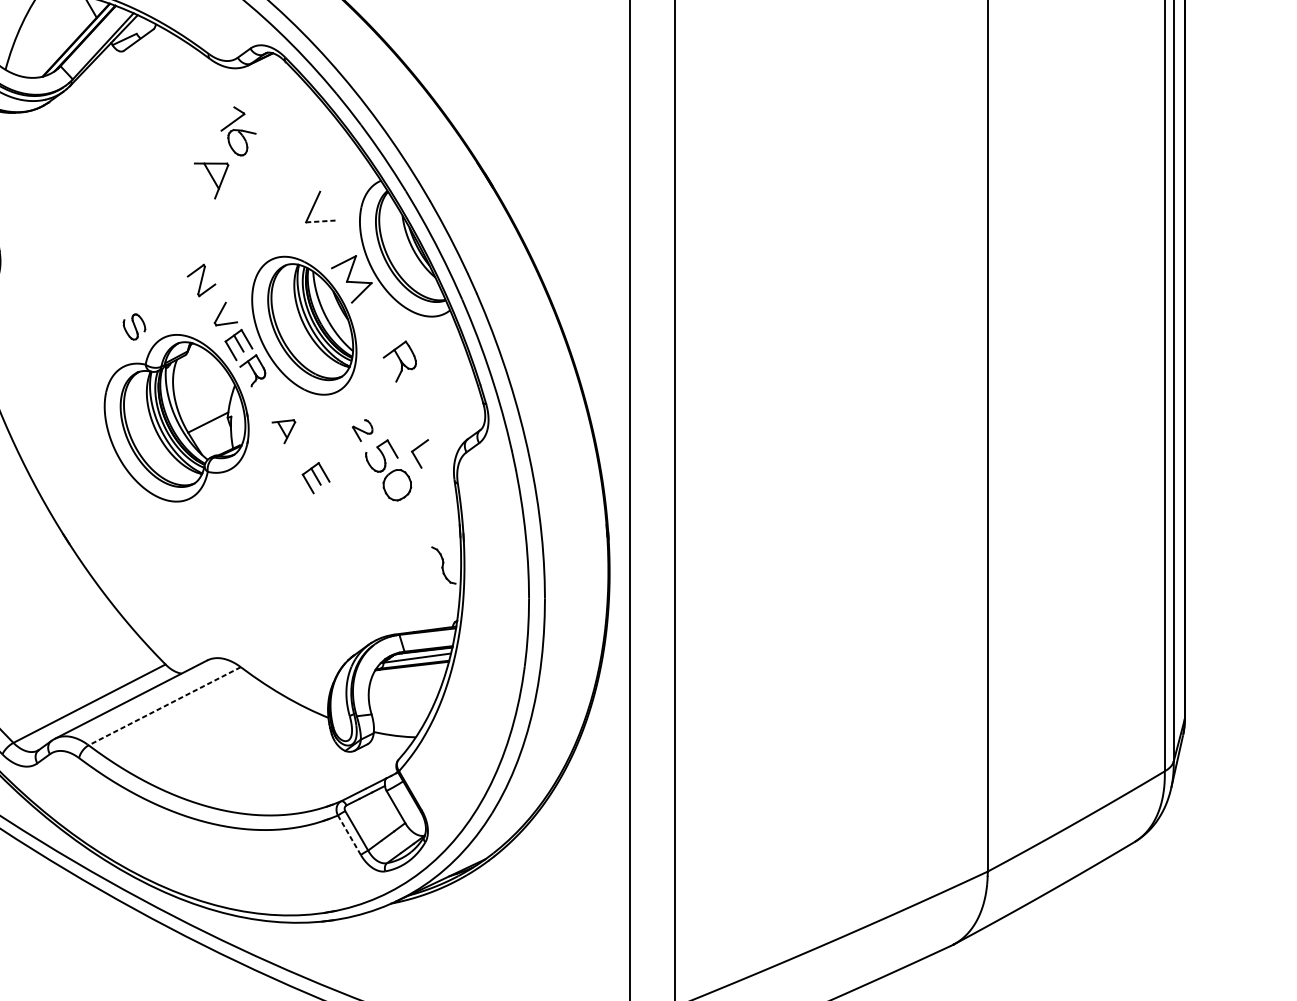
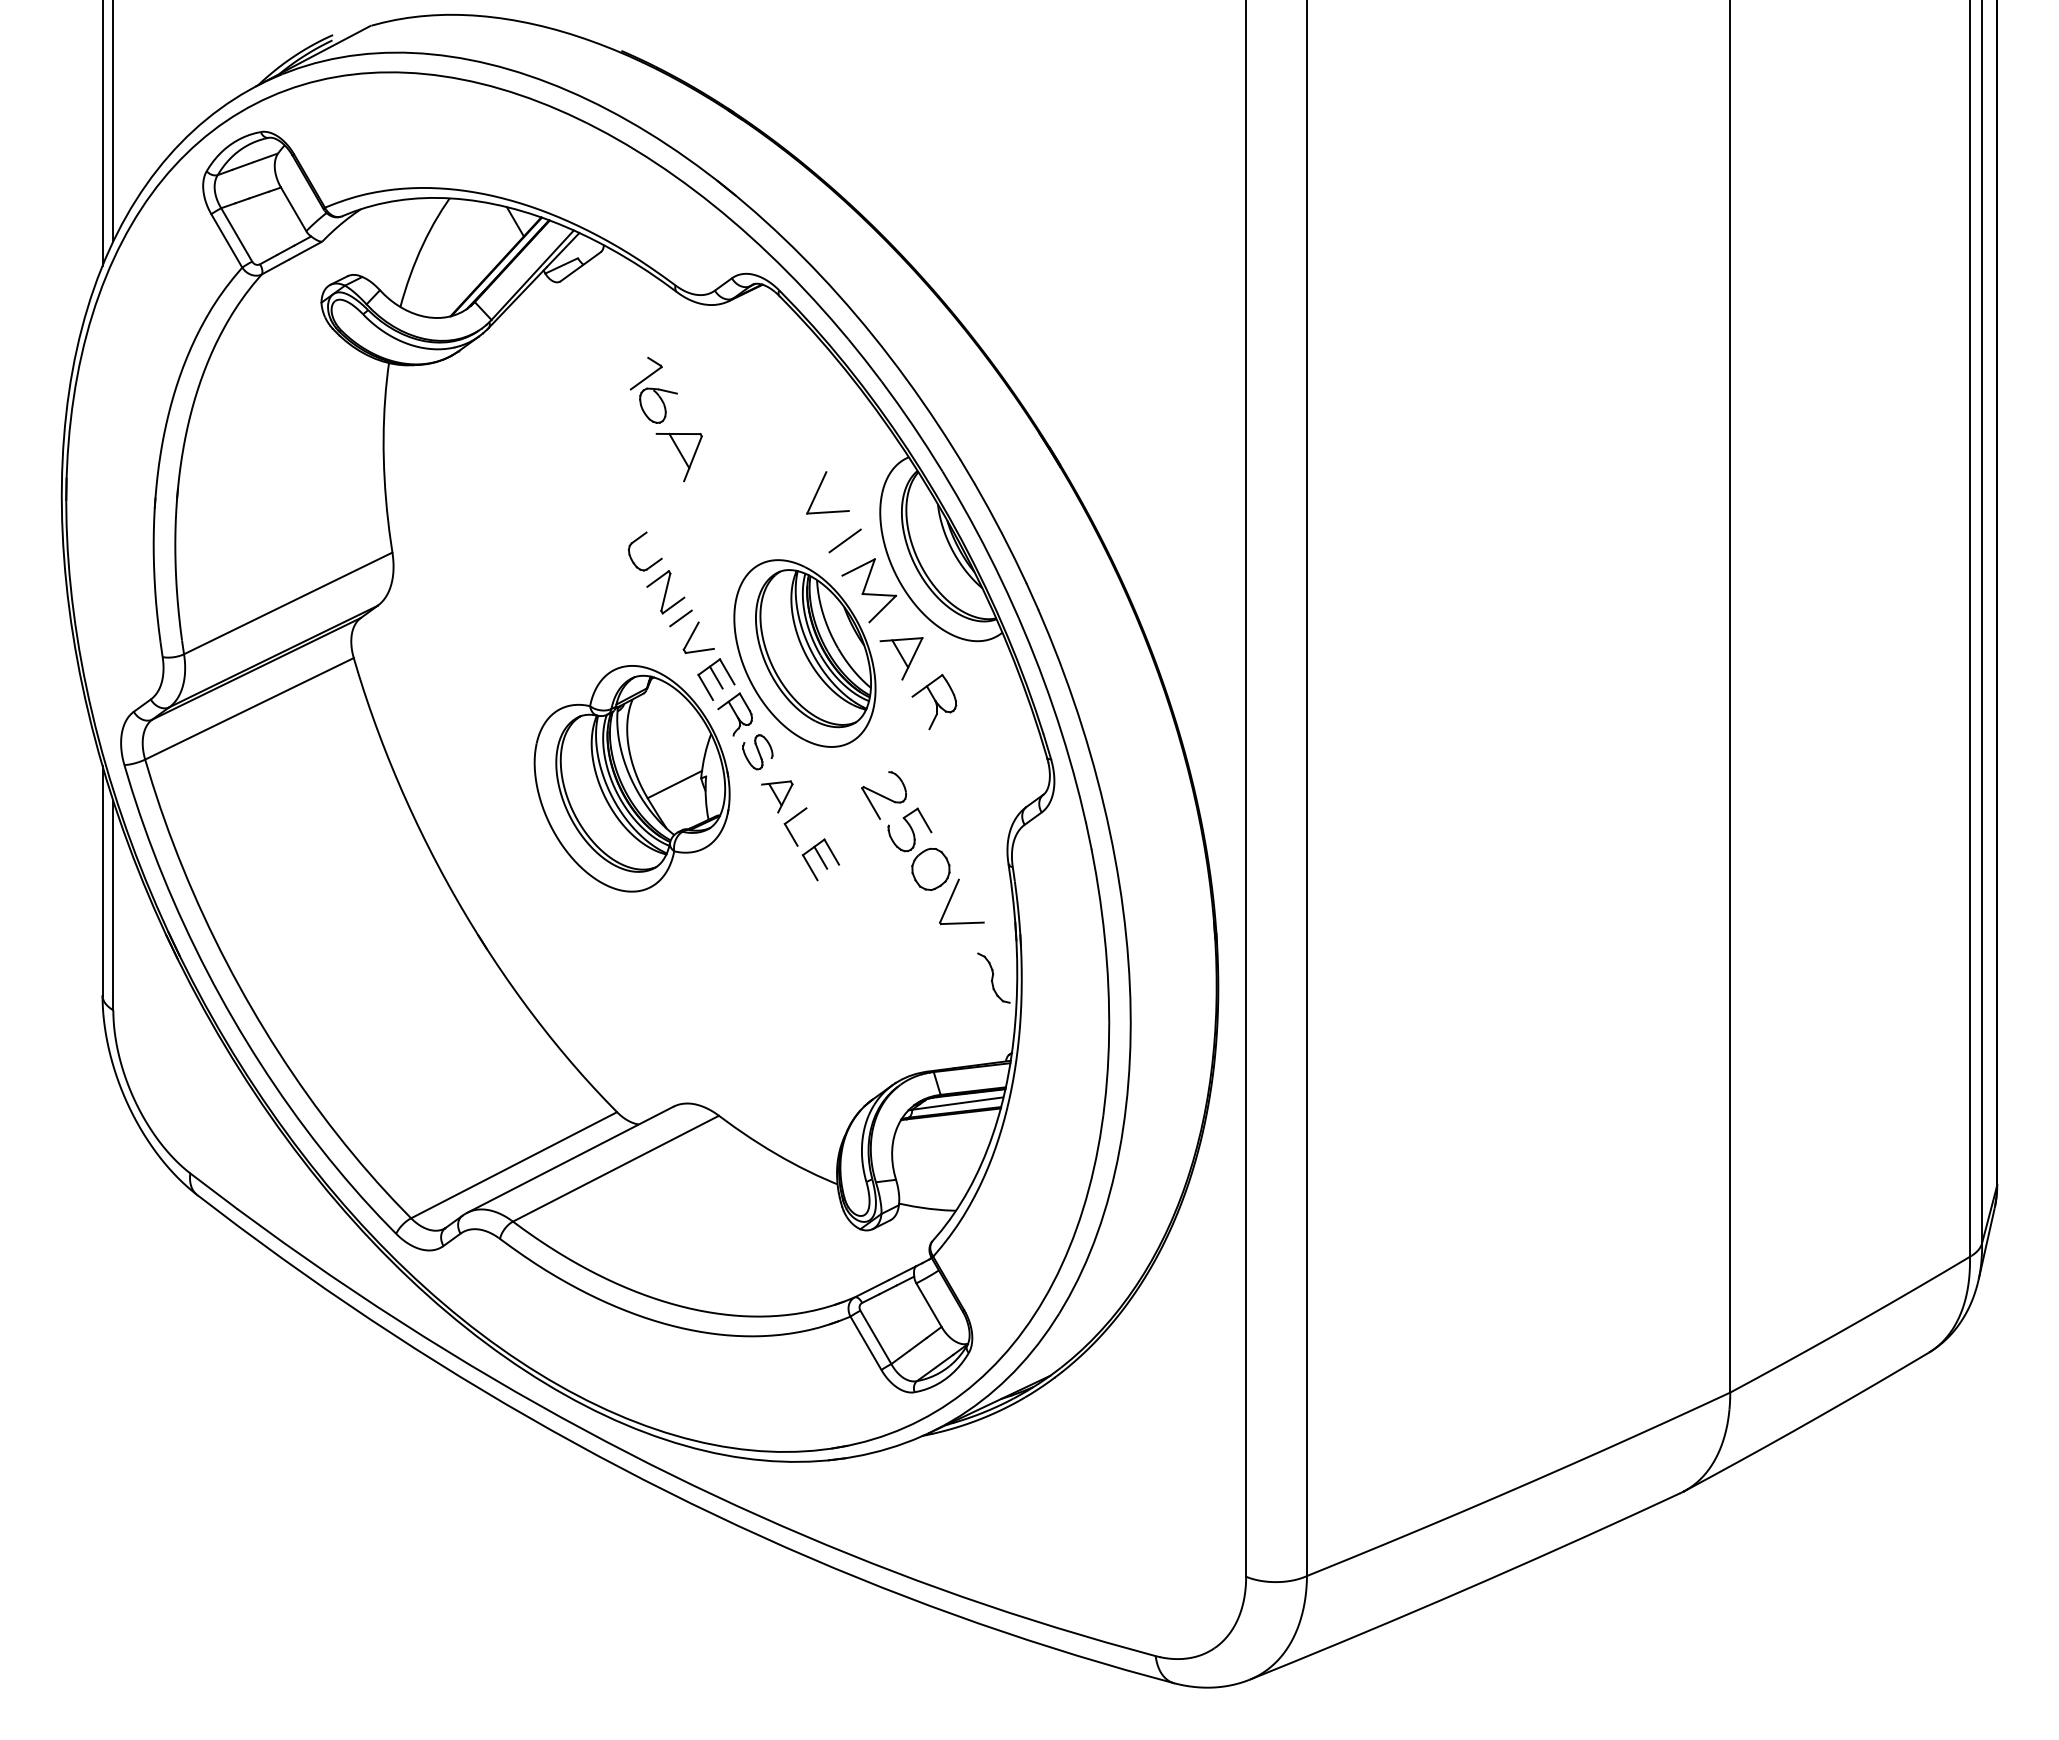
part: (238, 130) -> (653, 389), moved
line: (321, 221) -> (828, 512), dashed -> solid
line: (333, 242) -> (844, 540), added
part: (179, 243) -> (636, 541), added
line: (212, 299) -> (680, 618), added
part: (134, 327) -> (757, 752), moved
part: (375, 329) -> (901, 658), added
part: (362, 430) -> (883, 795), size x1.67
part: (415, 455) -> (789, 829), moved
part: (413, 505) -> (952, 897), added
line: (164, 706) -> (615, 1168), dashed -> solid
line: (349, 835) -> (865, 1343), dashed -> solid

